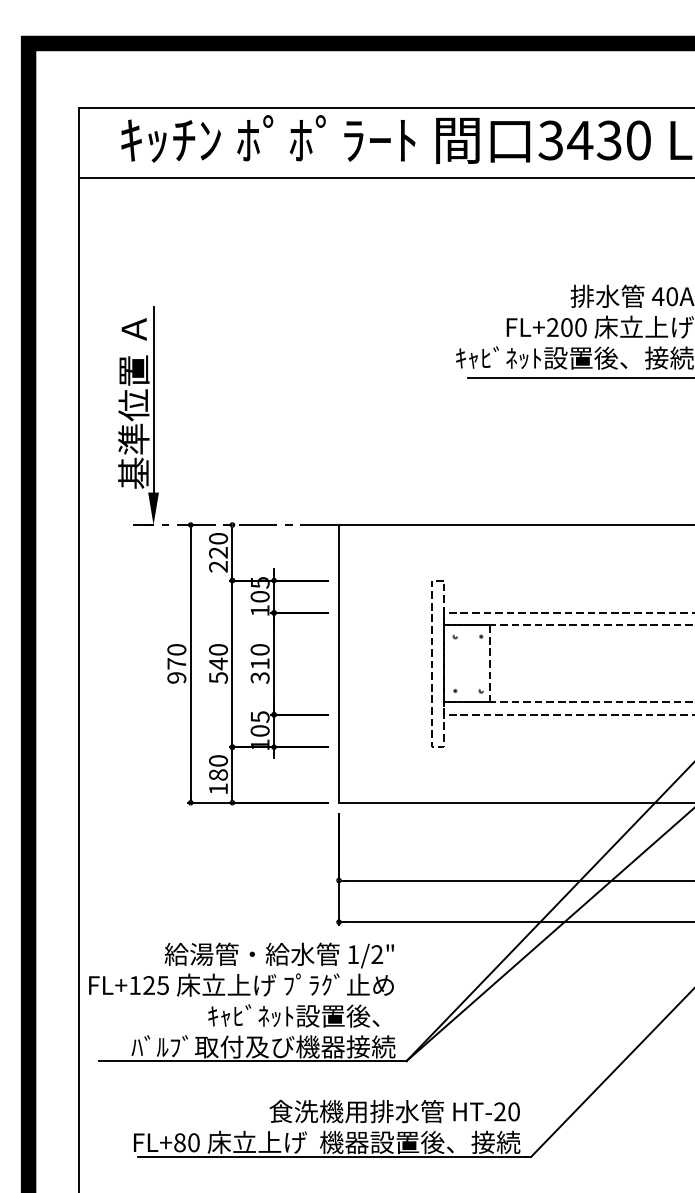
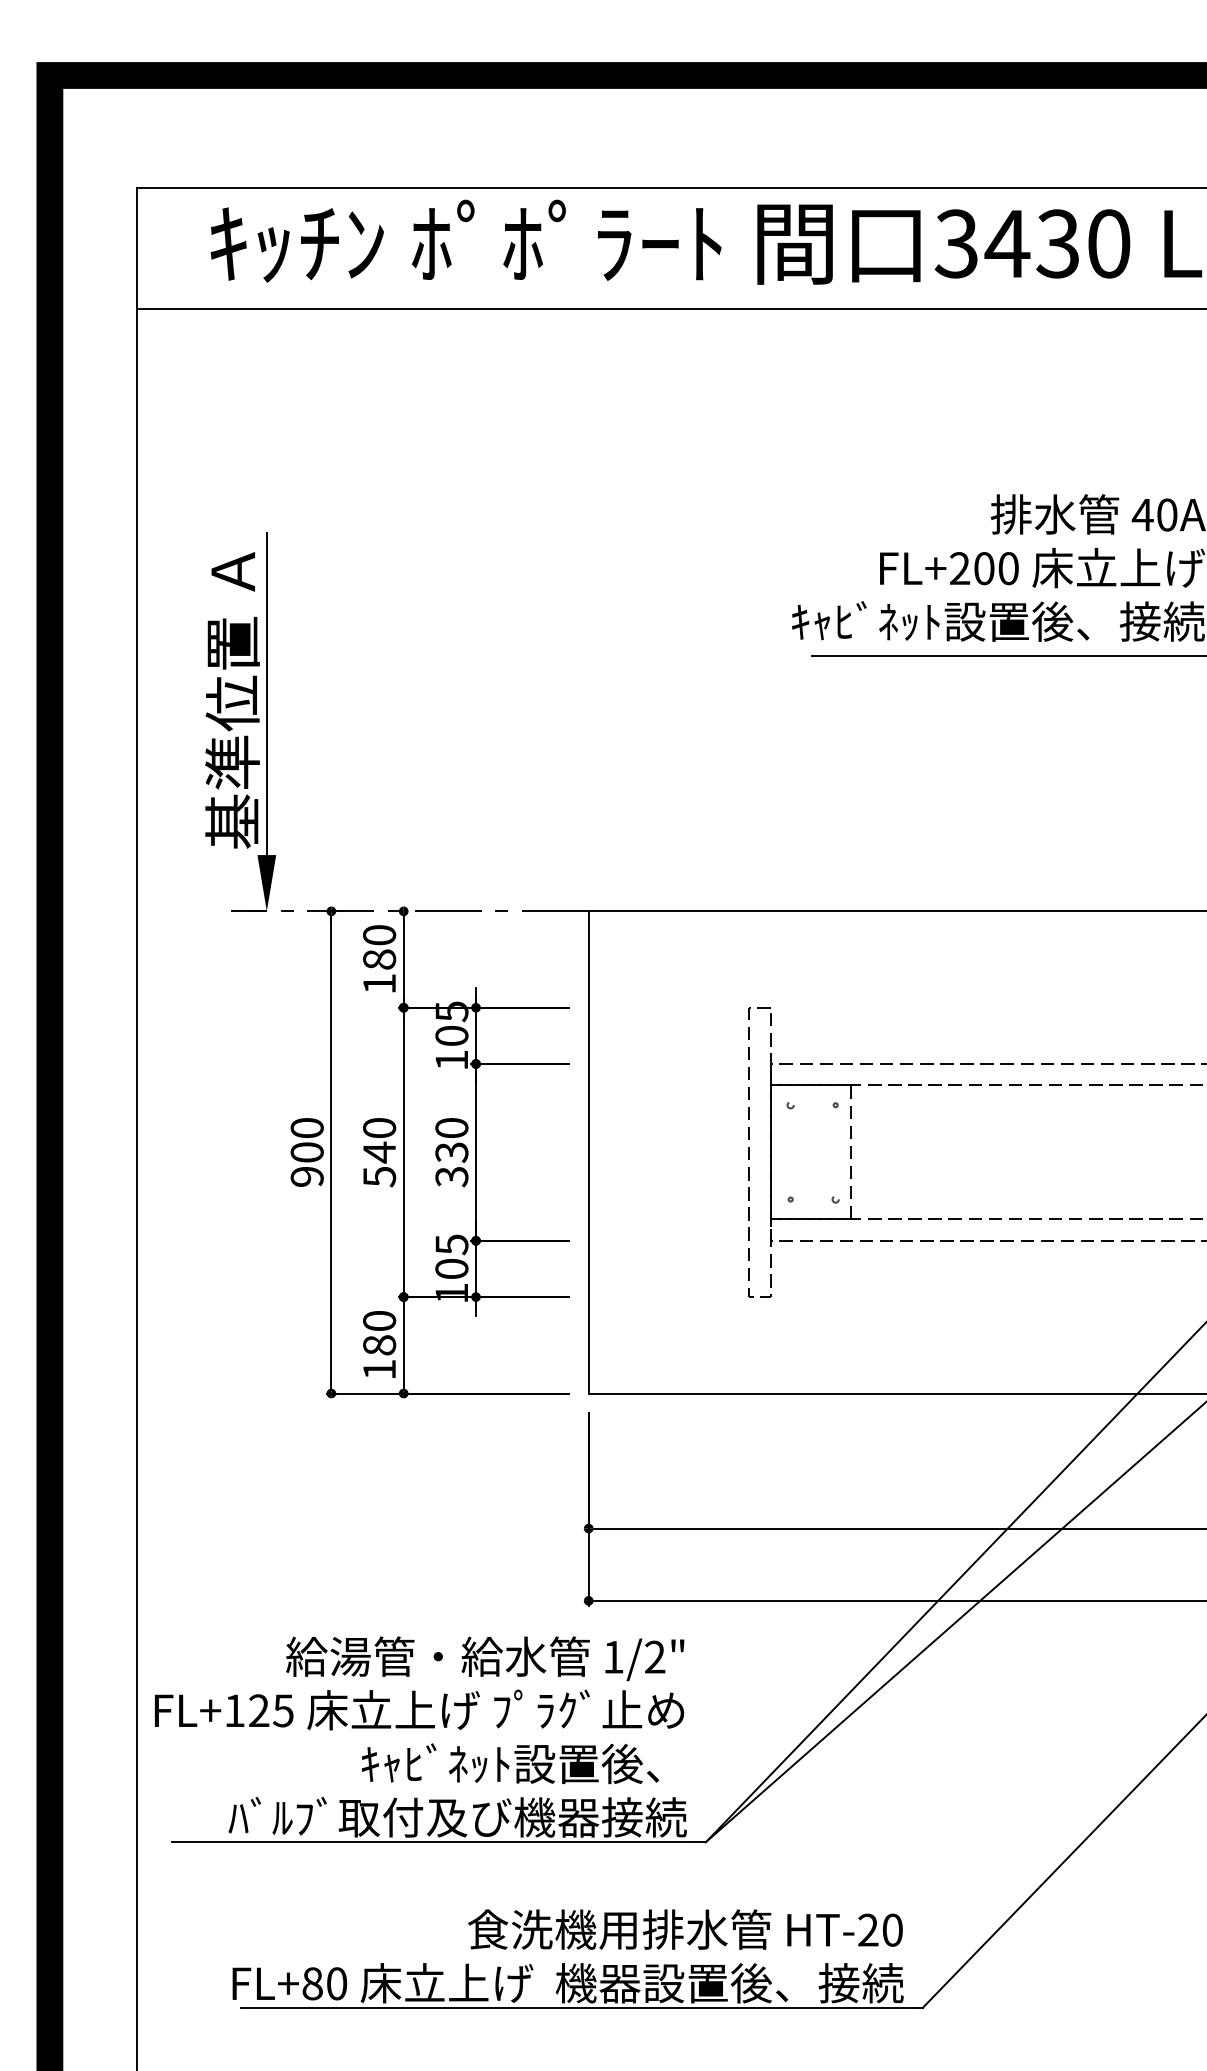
text: (218, 559) -> (379, 971), 220 -> 180
text: (176, 663) -> (306, 1151), 970 -> 900
text: (259, 663) -> (450, 1151), 310 -> 330

